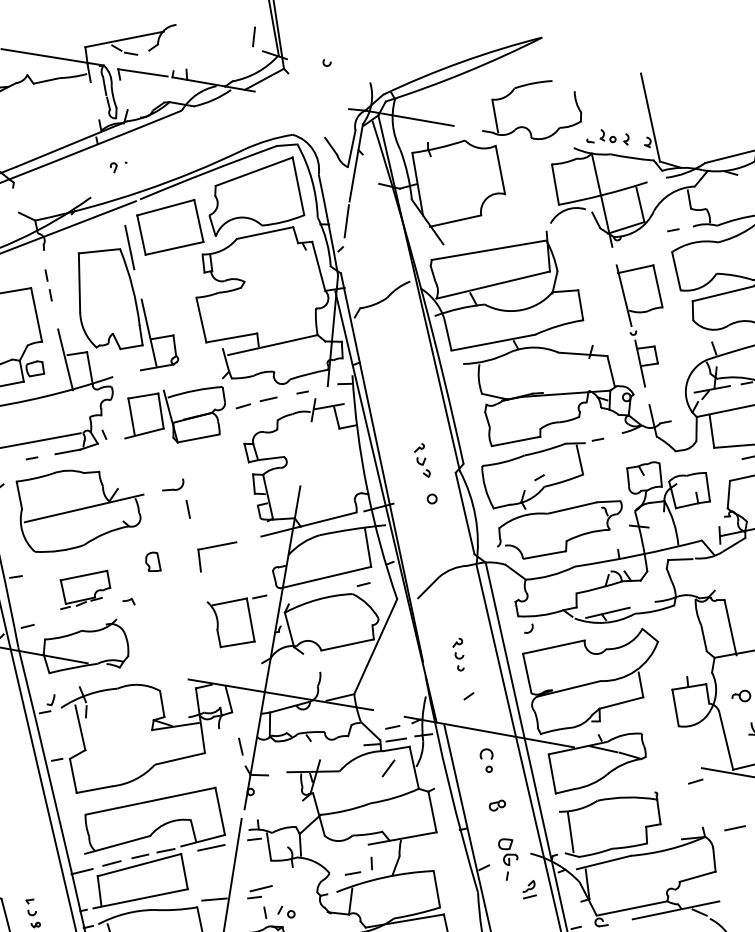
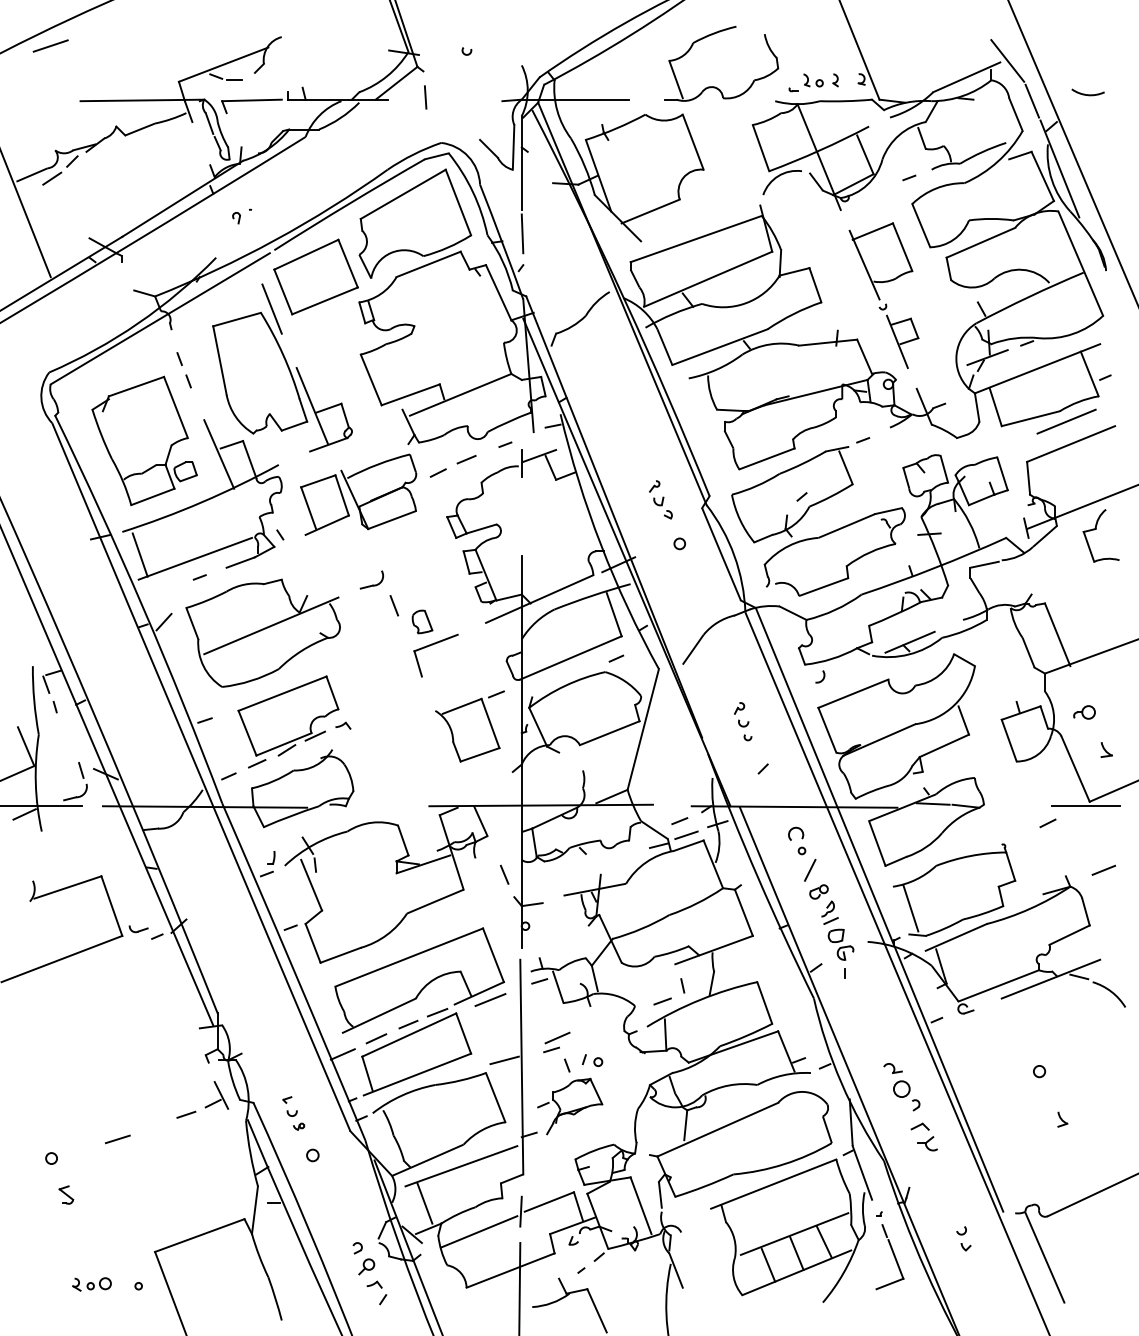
line: (253, 36) -> (425, 97), moved
part: (153, 561) -> (422, 621), moved
part: (84, 589) -> (288, 721), size x1.67
line: (388, 767) -> (810, 869), moved
part: (529, 889) -> (829, 912), moved

